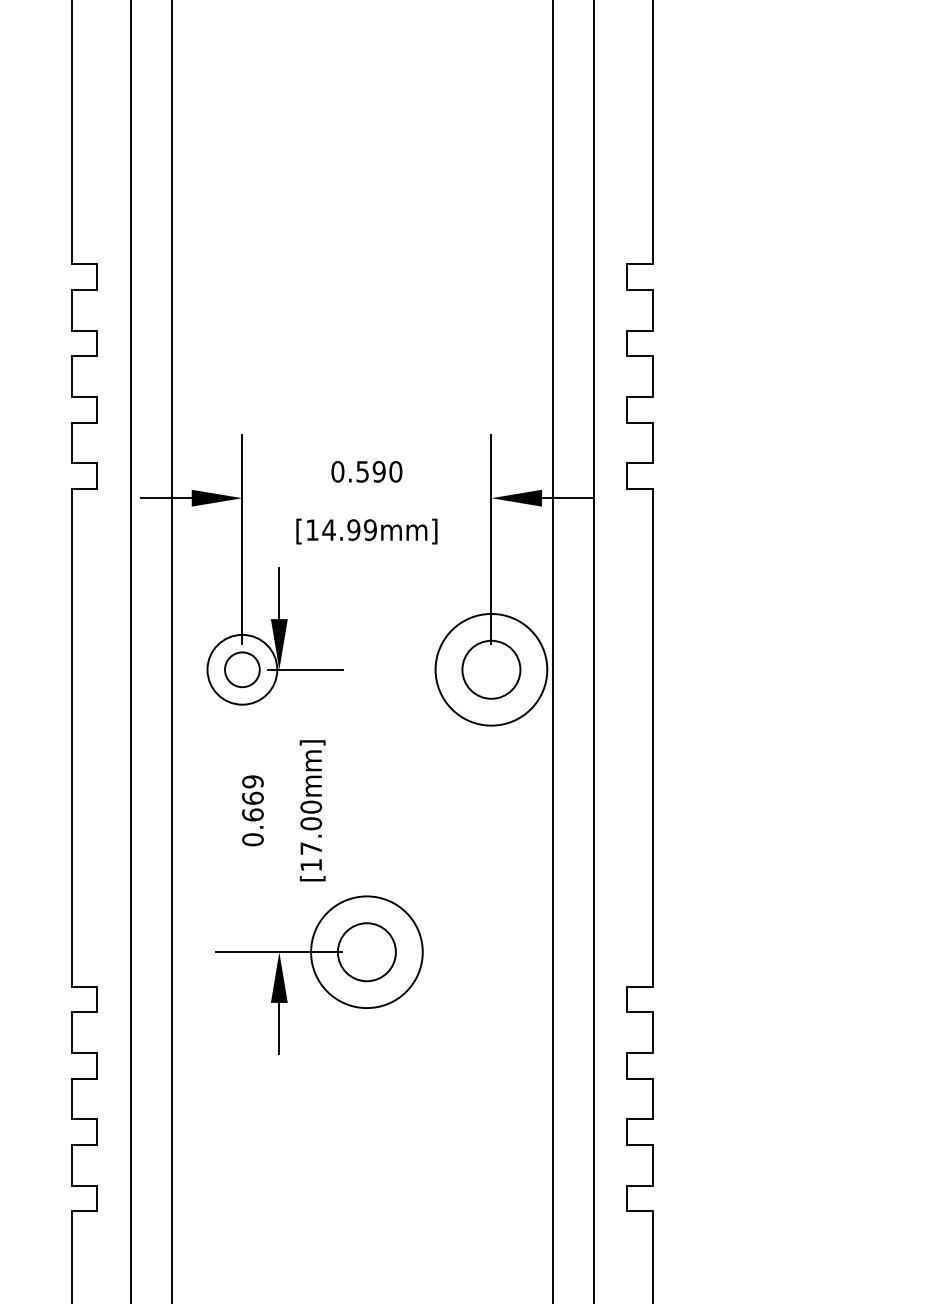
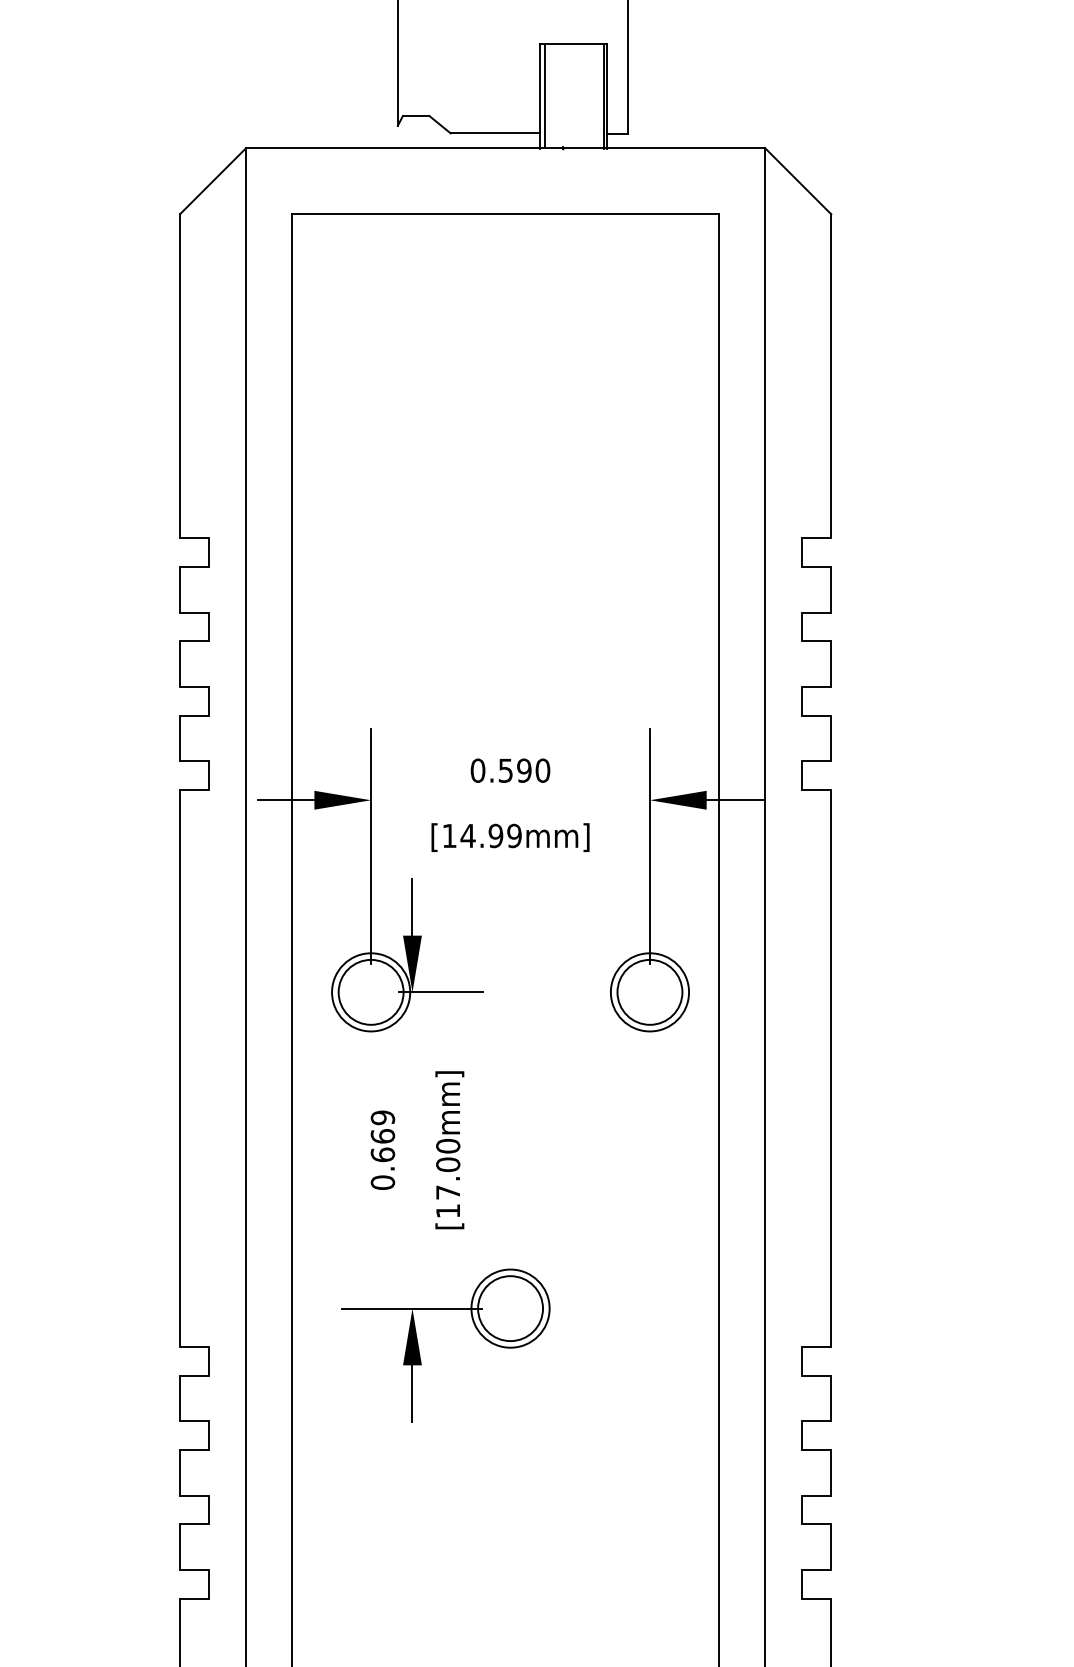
circle: (241, 669) -> (370, 991), size x1.67
circle: (491, 669) -> (649, 992), size x0.62
circle: (366, 952) -> (510, 1308), size x0.62

